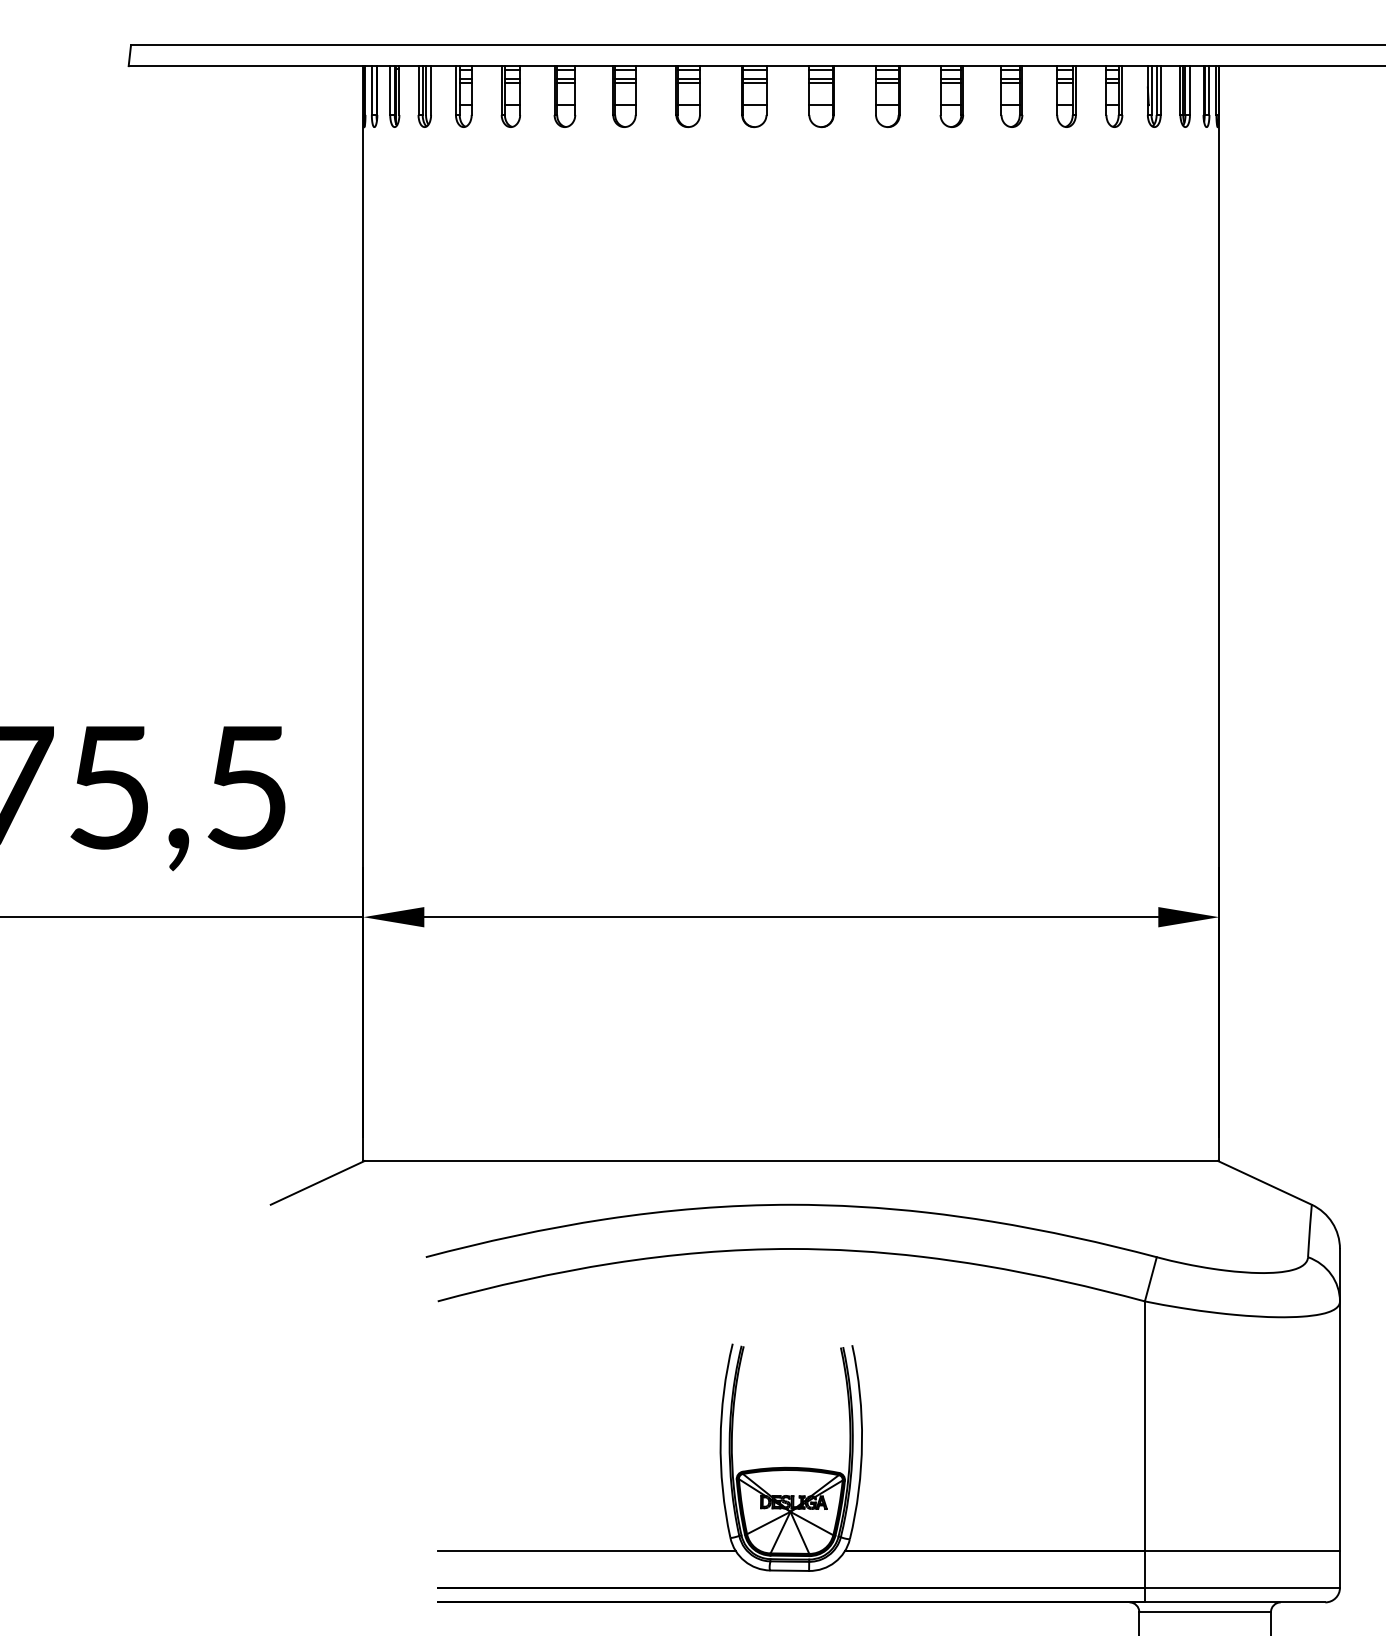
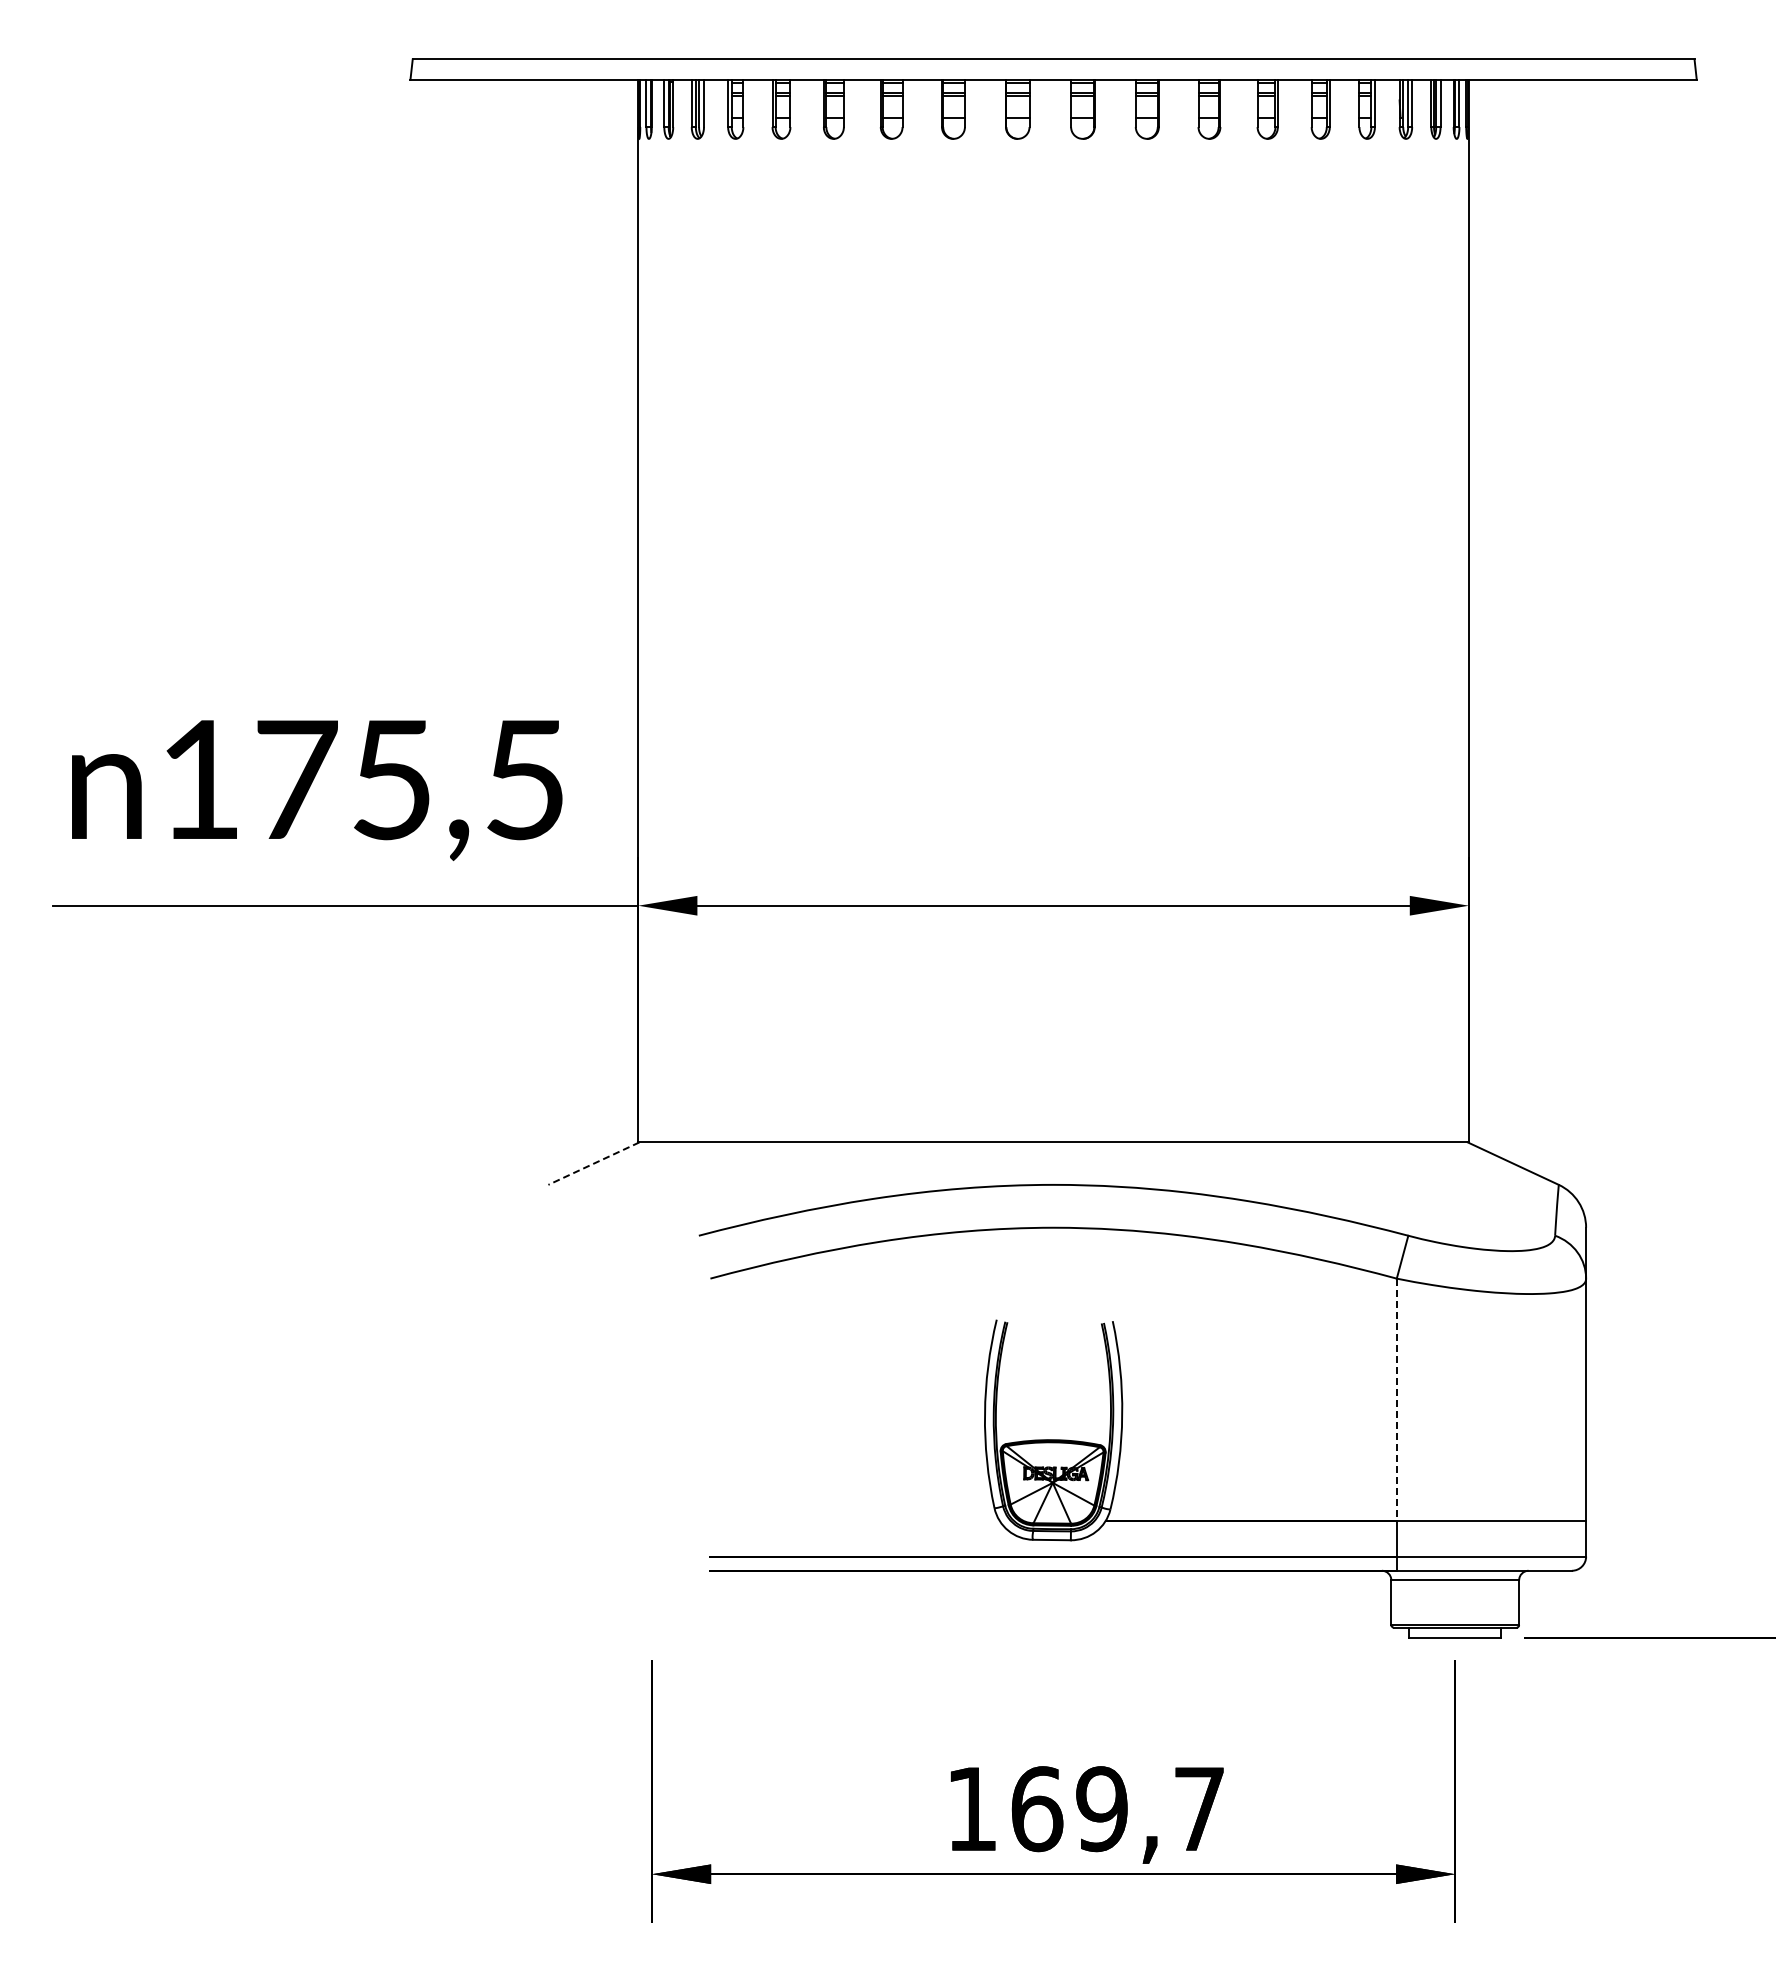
line: (317, 1182) -> (593, 1163), solid -> dashed
line: (1144, 1426) -> (1396, 1400), solid -> dashed
line: (586, 1551) -> (854, 1521), removed

